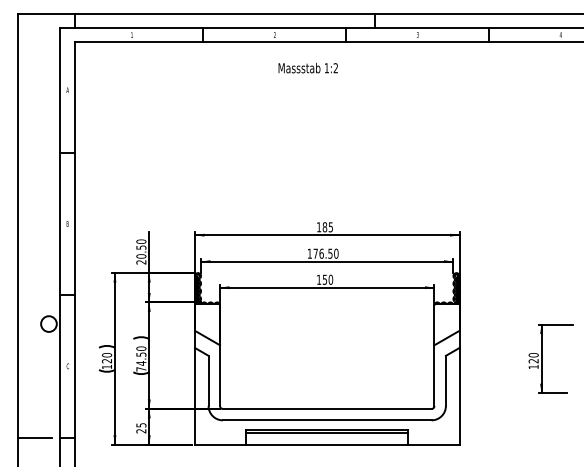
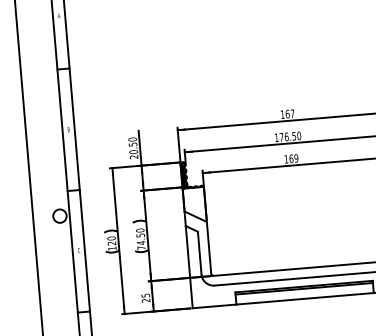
text: (327, 227) -> (289, 114), 185 -> 167
text: (327, 279) -> (293, 158), 150 -> 169
line: (34, 438) -> (55, 314), removed

